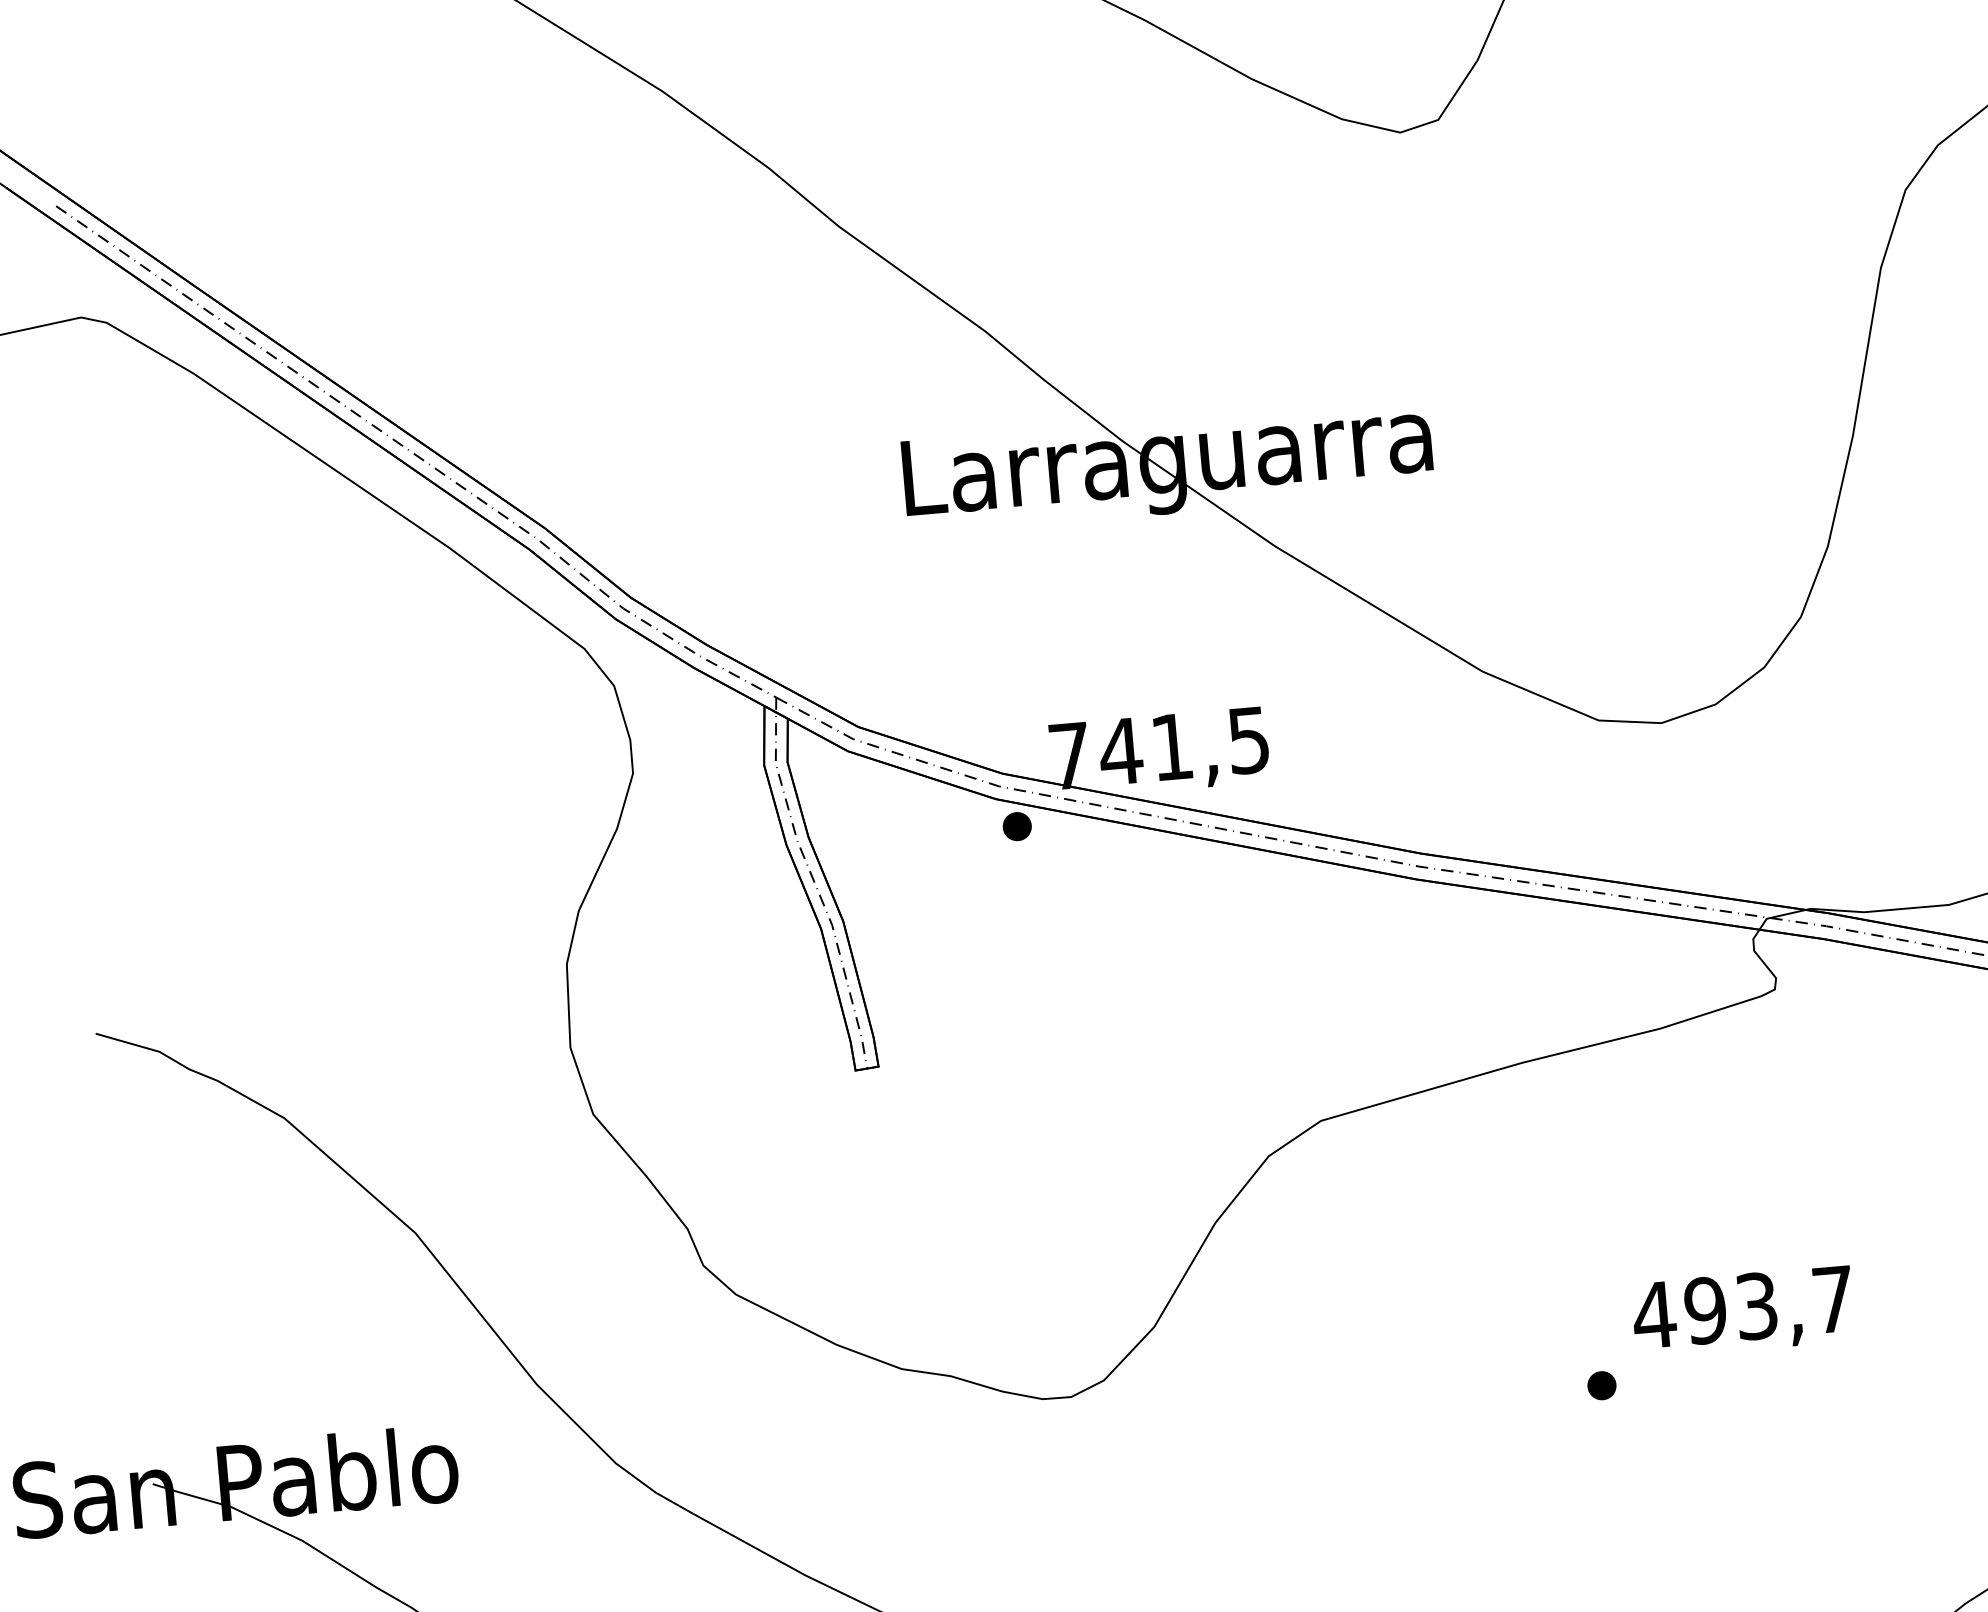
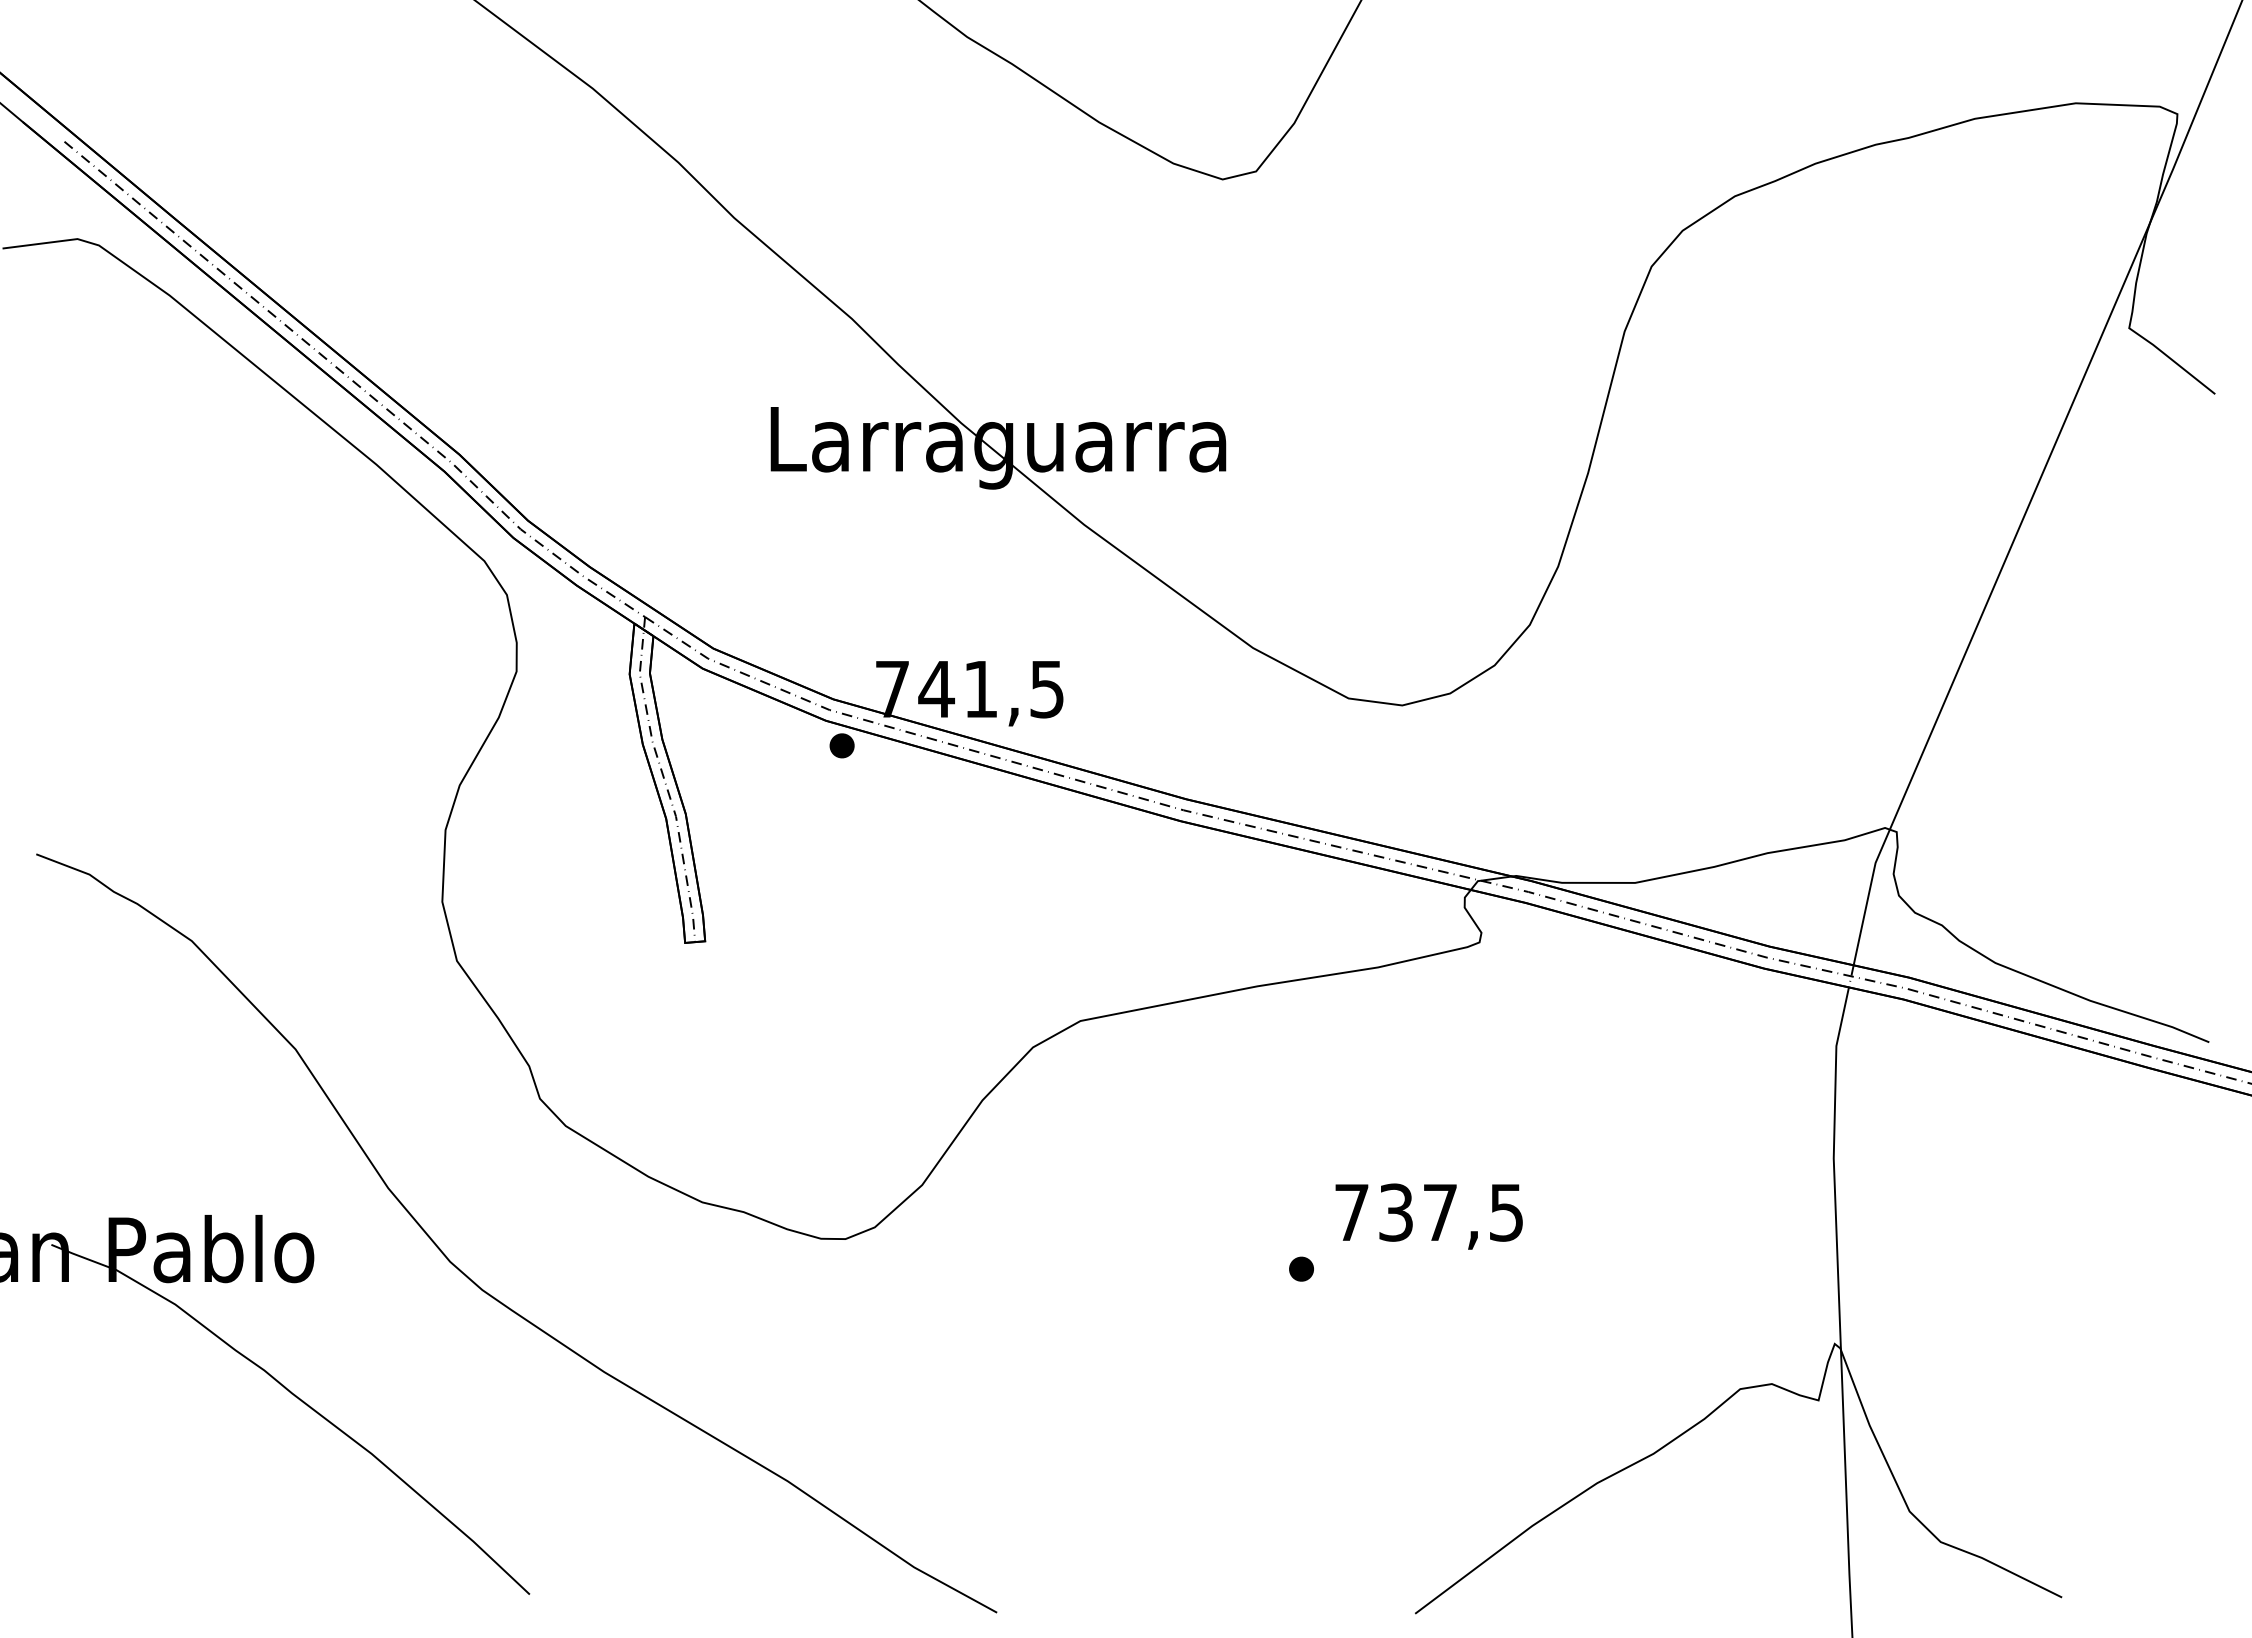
text: (1741, 1307) -> (1427, 1212), 493,7 -> 737,5

